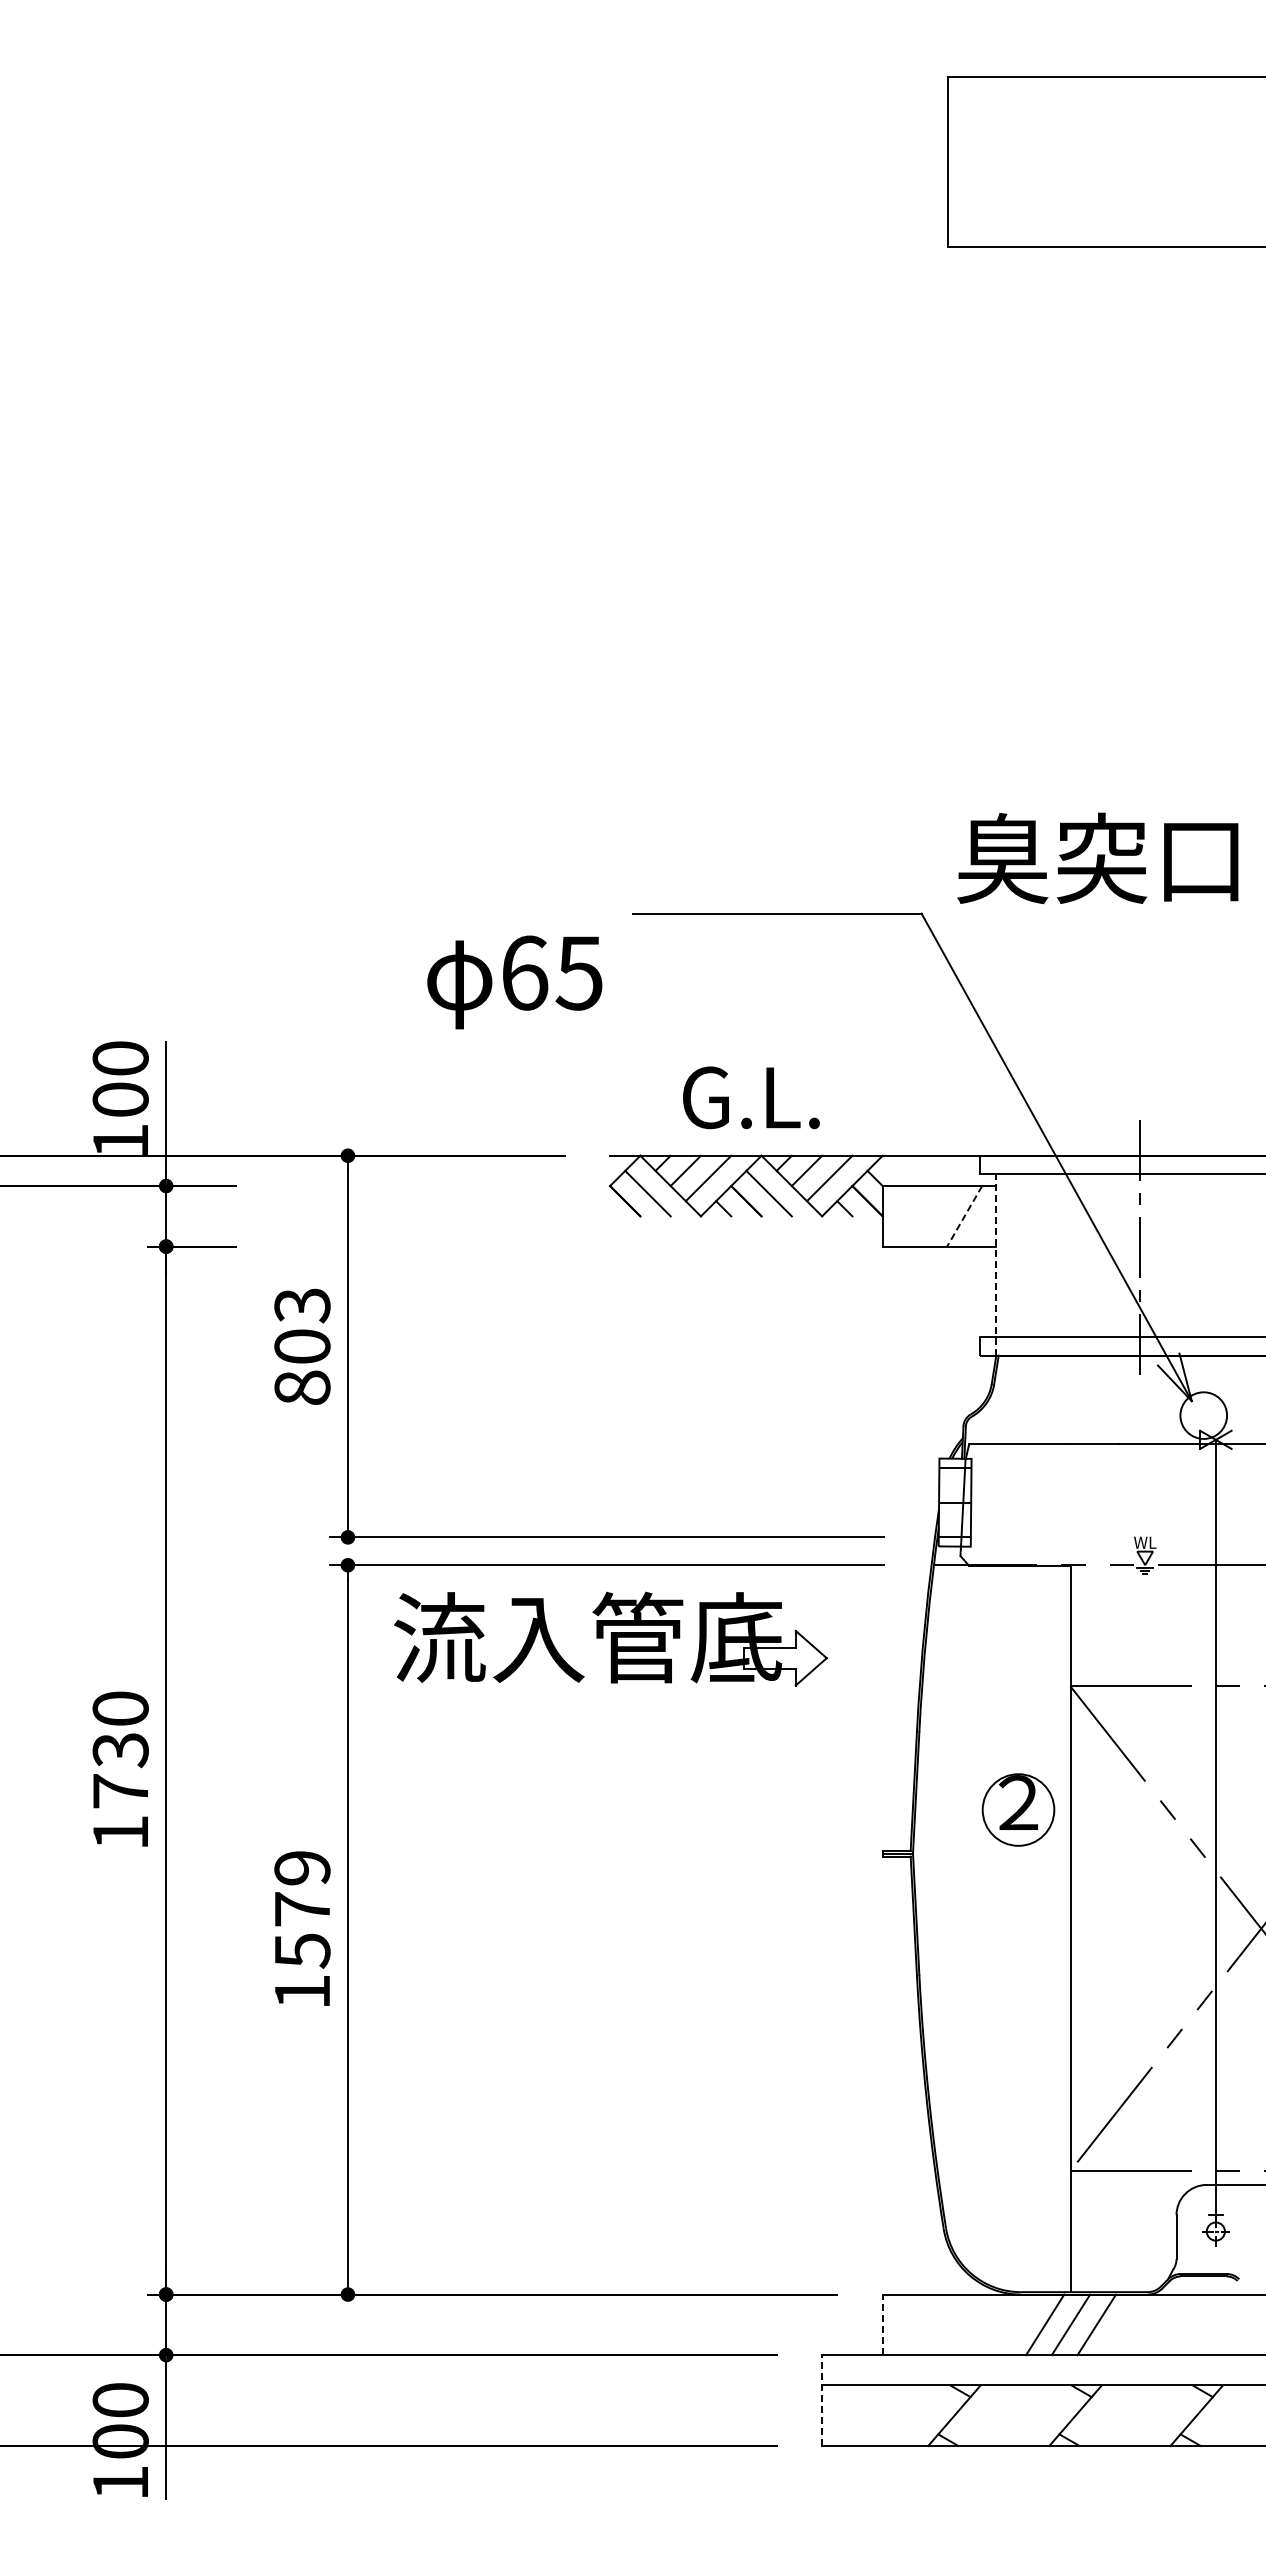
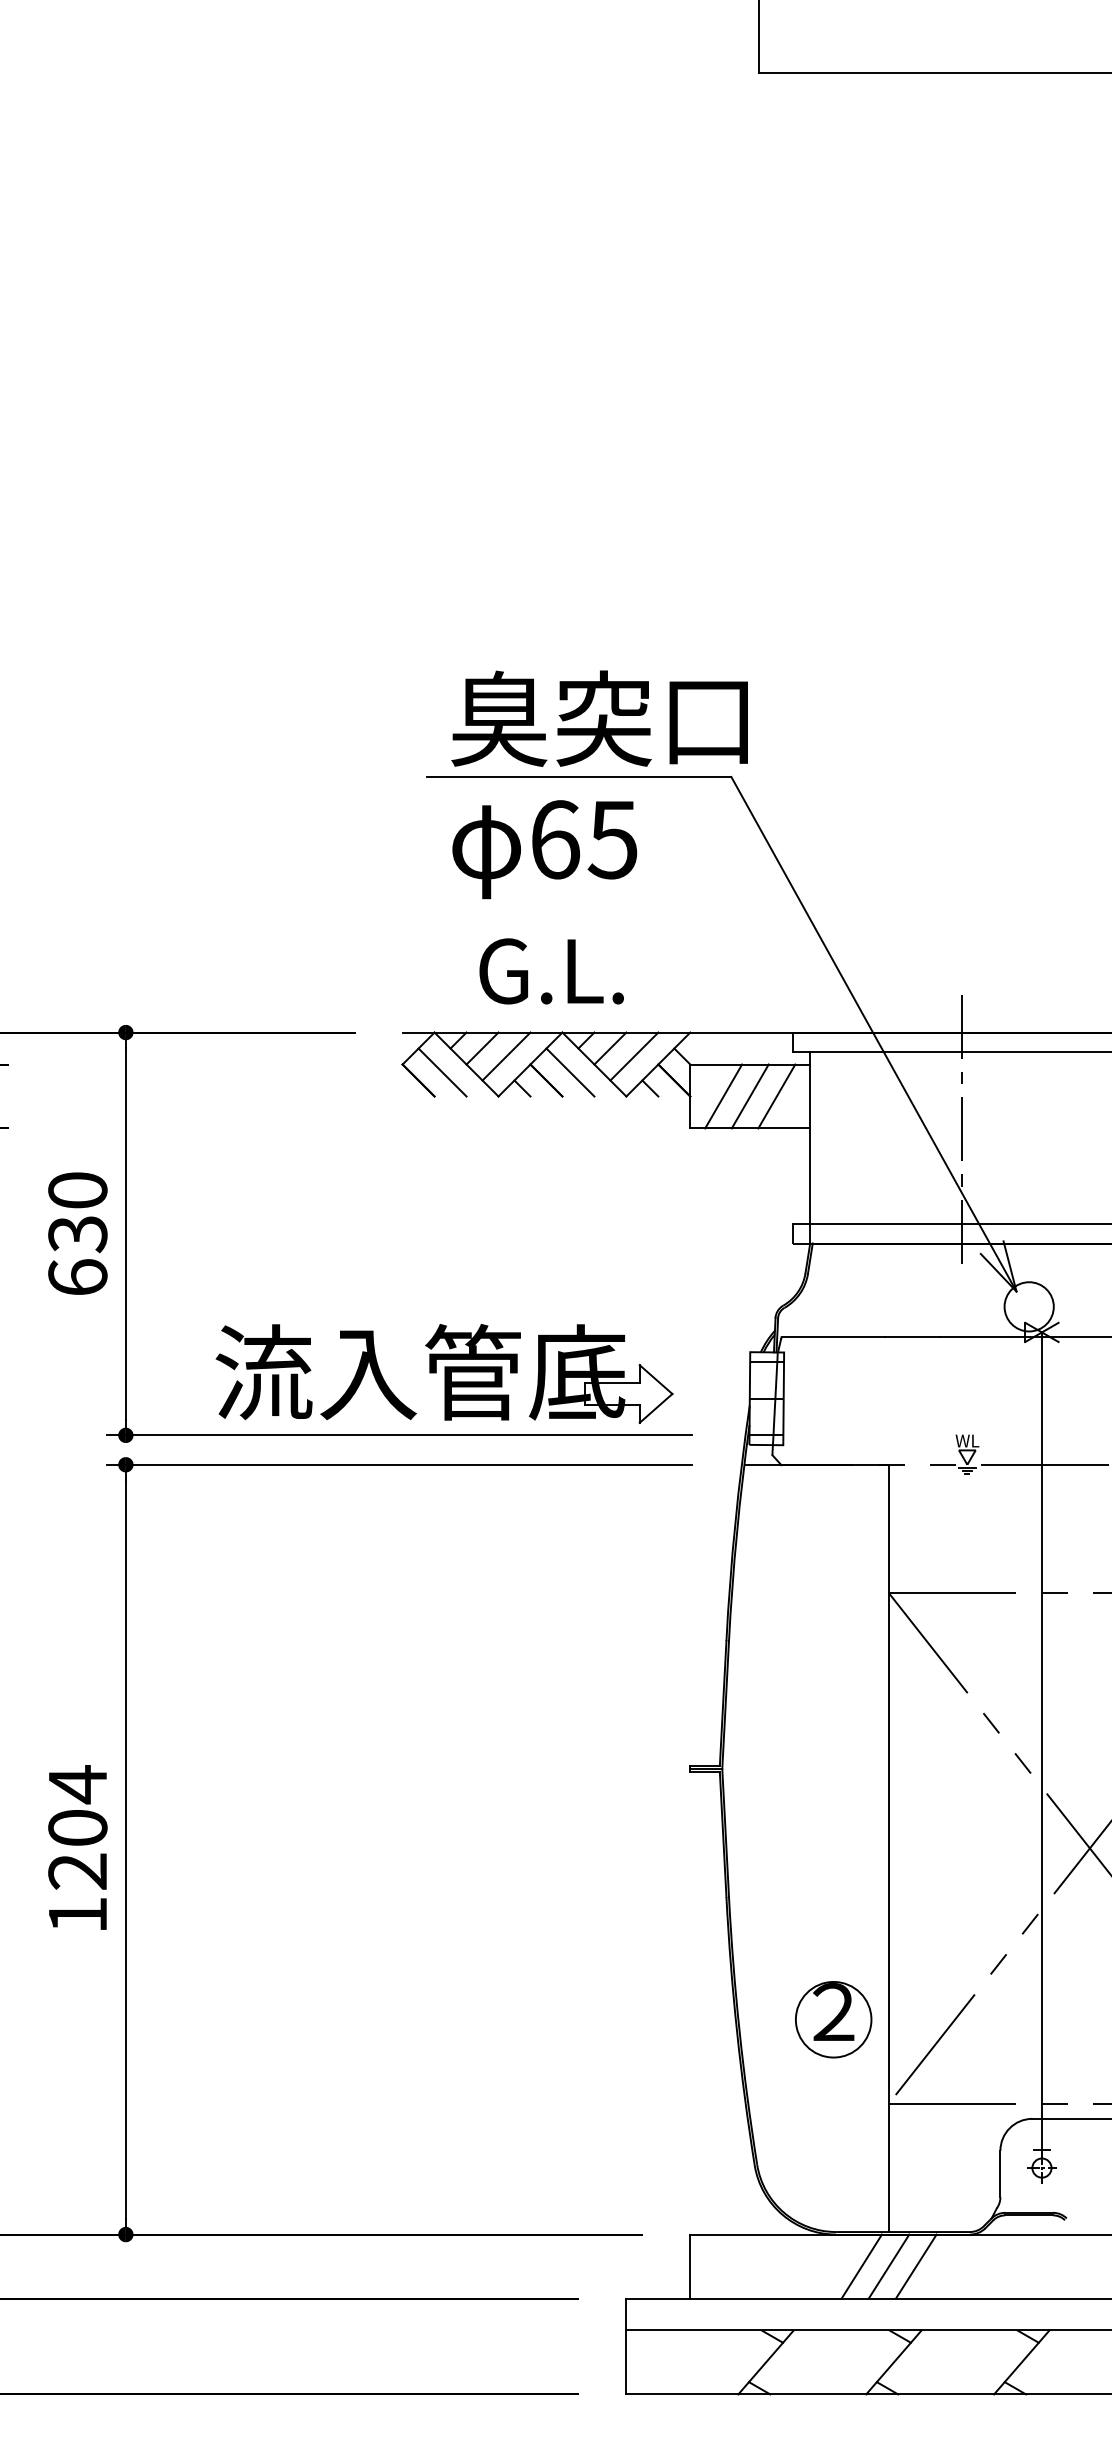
text: (1097, 858) -> (599, 718), moved
text: (514, 982) -> (544, 849), moved
line: (913, 1216) -> (722, 1096), added
line: (939, 1216) -> (750, 1096), added
line: (964, 1216) -> (776, 1096), dashed -> solid
line: (996, 1264) -> (810, 1147), dashed -> solid
text: (302, 1346) -> (77, 1233), 803 -> 630
part: (610, 1638) -> (444, 1373), moved
part: (1018, 1809) -> (833, 2019), moved
text: (302, 1908) -> (77, 1827), 1579 -> 1204
line: (882, 2324) -> (690, 2266), dashed -> solid
line: (822, 2400) -> (626, 2346), dashed -> solid

